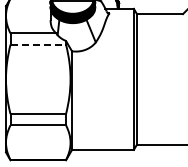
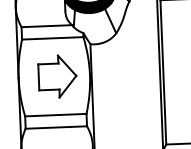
line: (38, 44) -> (53, 38), dashed -> solid
part: (41, 79) -> (57, 76), added

